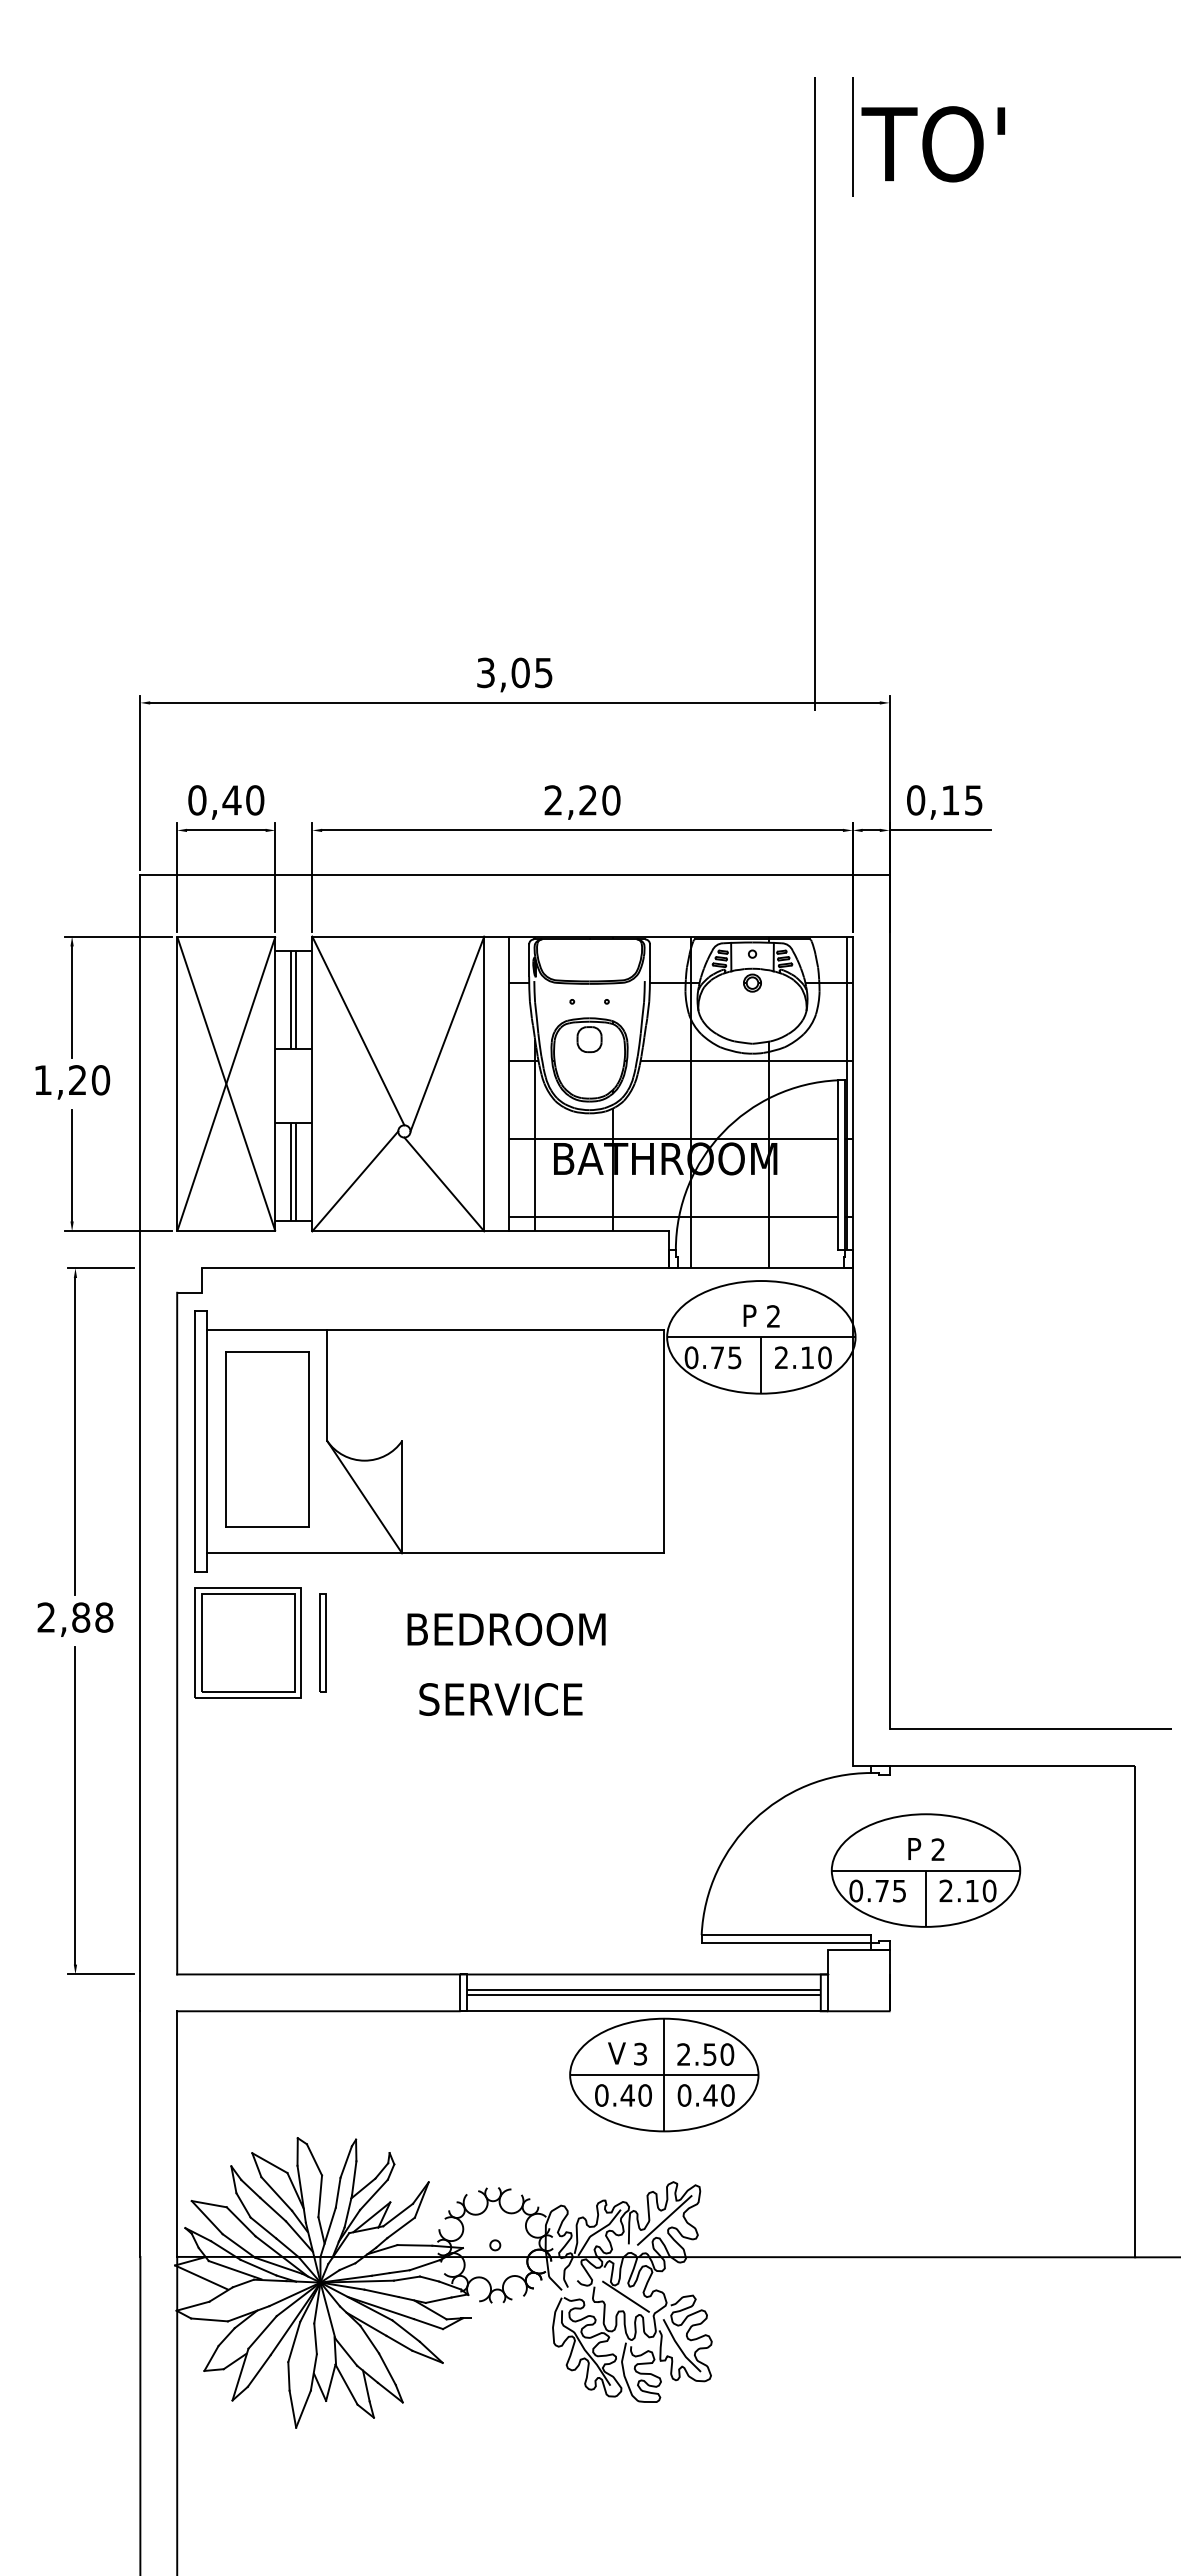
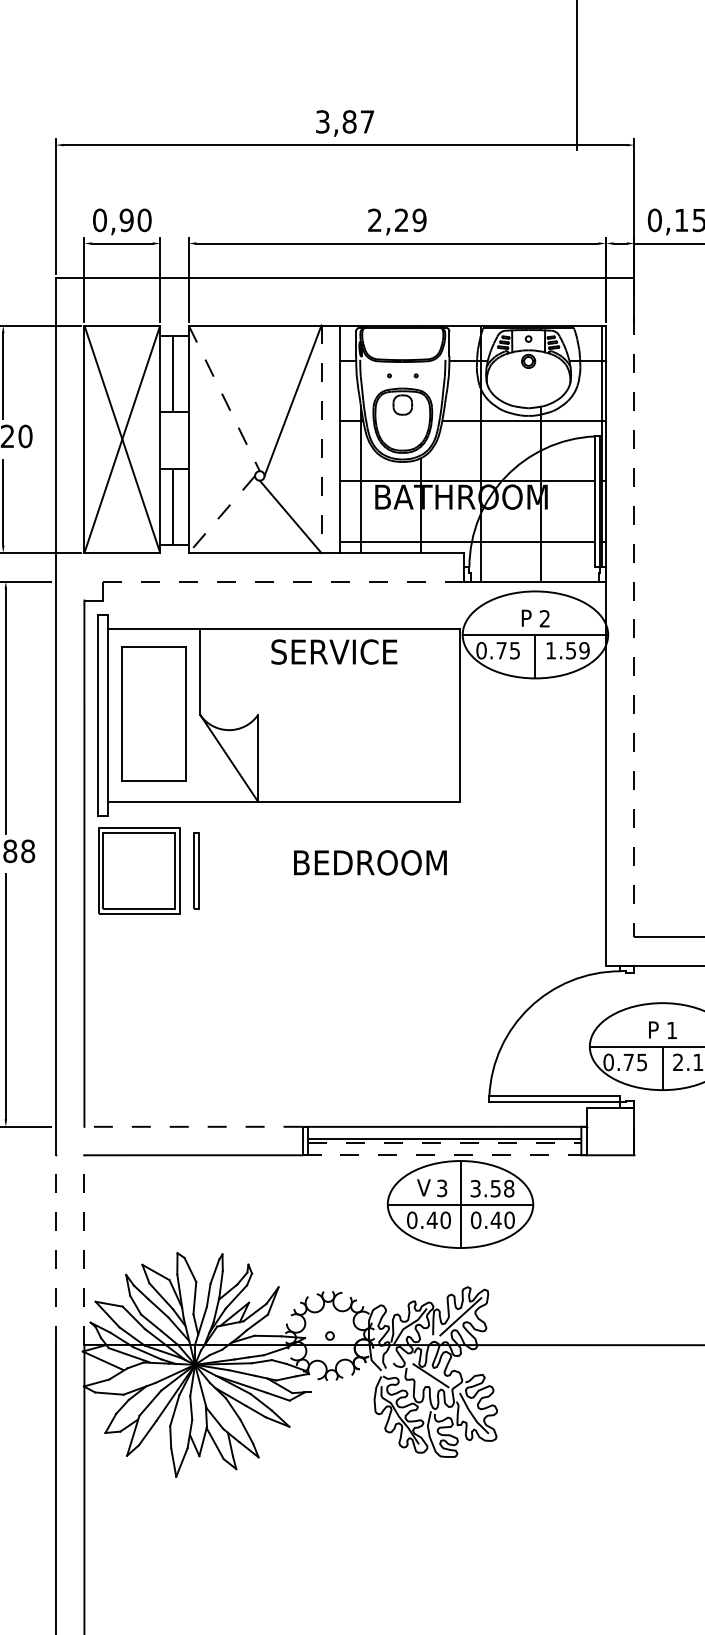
text: (531, 673) -> (357, 122), 3,05 -> 3,87
text: (231, 800) -> (126, 220), 0,40 -> 0,90
text: (611, 800) -> (419, 220), 2,20 -> 2,29
line: (296, 999) -> (176, 374), removed
line: (358, 1030) -> (224, 398), solid -> dashed
line: (484, 1084) -> (321, 439), solid -> dashed
line: (296, 1171) -> (176, 506), removed
line: (355, 1181) -> (222, 514), solid -> dashed
line: (435, 1268) -> (283, 581), solid -> dashed
line: (889, 1302) -> (634, 608), solid -> dashed
text: (803, 1357) -> (567, 650), 2.10 -> 1.59
text: (506, 1629) -> (370, 862), moved
text: (500, 1699) -> (334, 652), moved
text: (937, 1849) -> (671, 1030), 2 -> 1
line: (317, 1974) -> (192, 1126), solid -> dashed
line: (643, 1995) -> (444, 1143), solid -> dashed
line: (643, 2011) -> (444, 1155), solid -> dashed
text: (705, 2054) -> (492, 1188), 2.50 -> 3.58
line: (140, 2134) -> (56, 1250), solid -> dashed
line: (177, 2134) -> (84, 1250), solid -> dashed

